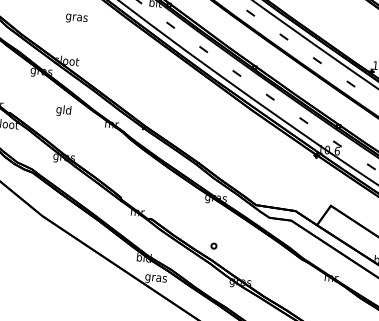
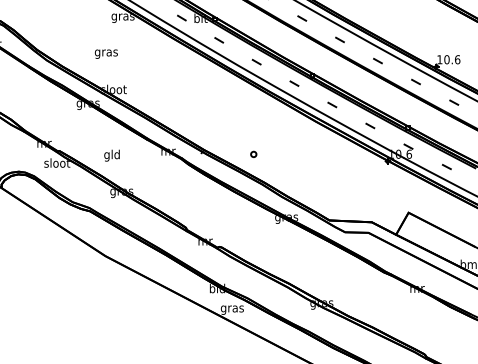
text: (76, 18) -> (106, 53), moved
text: (63, 110) -> (111, 155), moved
part: (213, 245) -> (253, 153), moved

